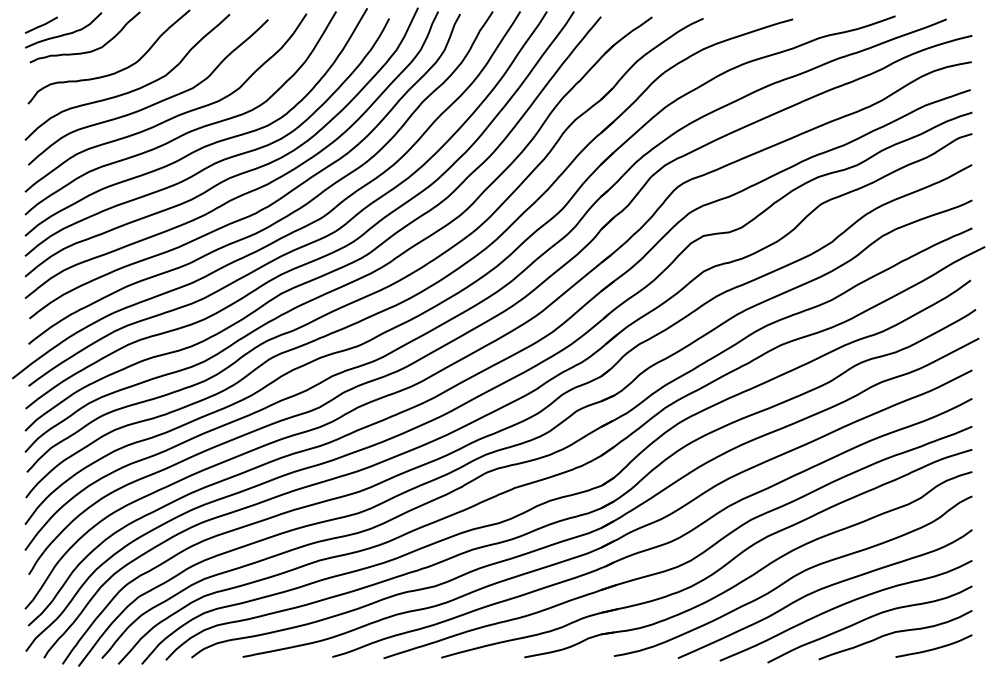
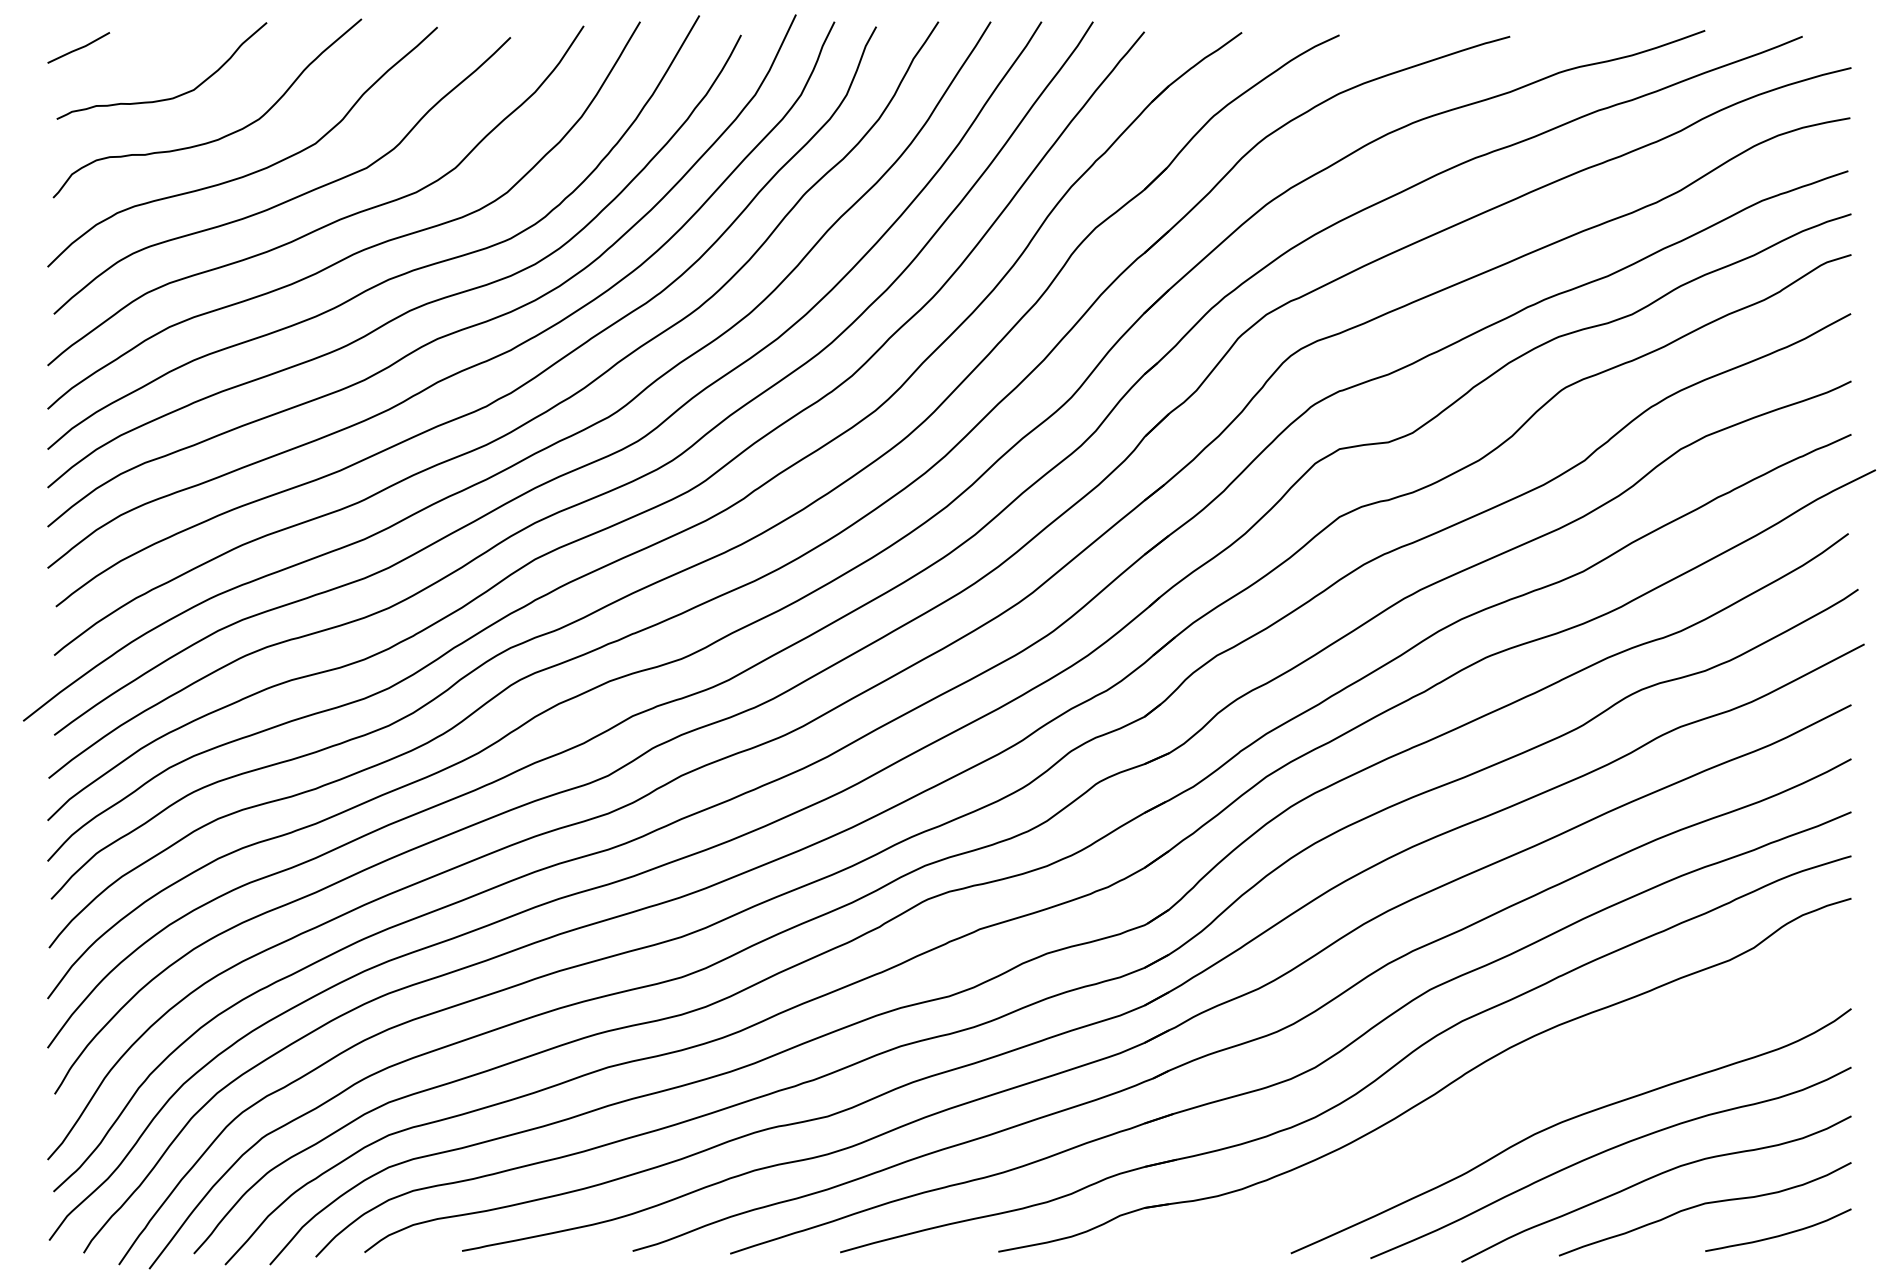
curve: (64, 33) -> (122, 63), removed
curve: (793, 575) -> (1510, 1095), removed

